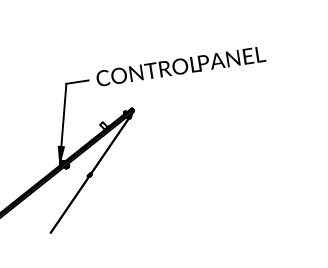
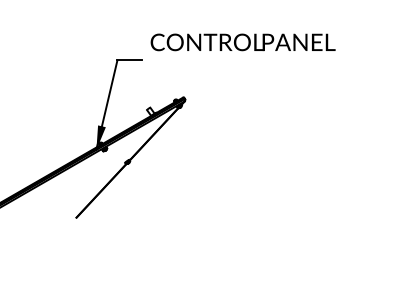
text: (180, 66) -> (242, 42), moved

